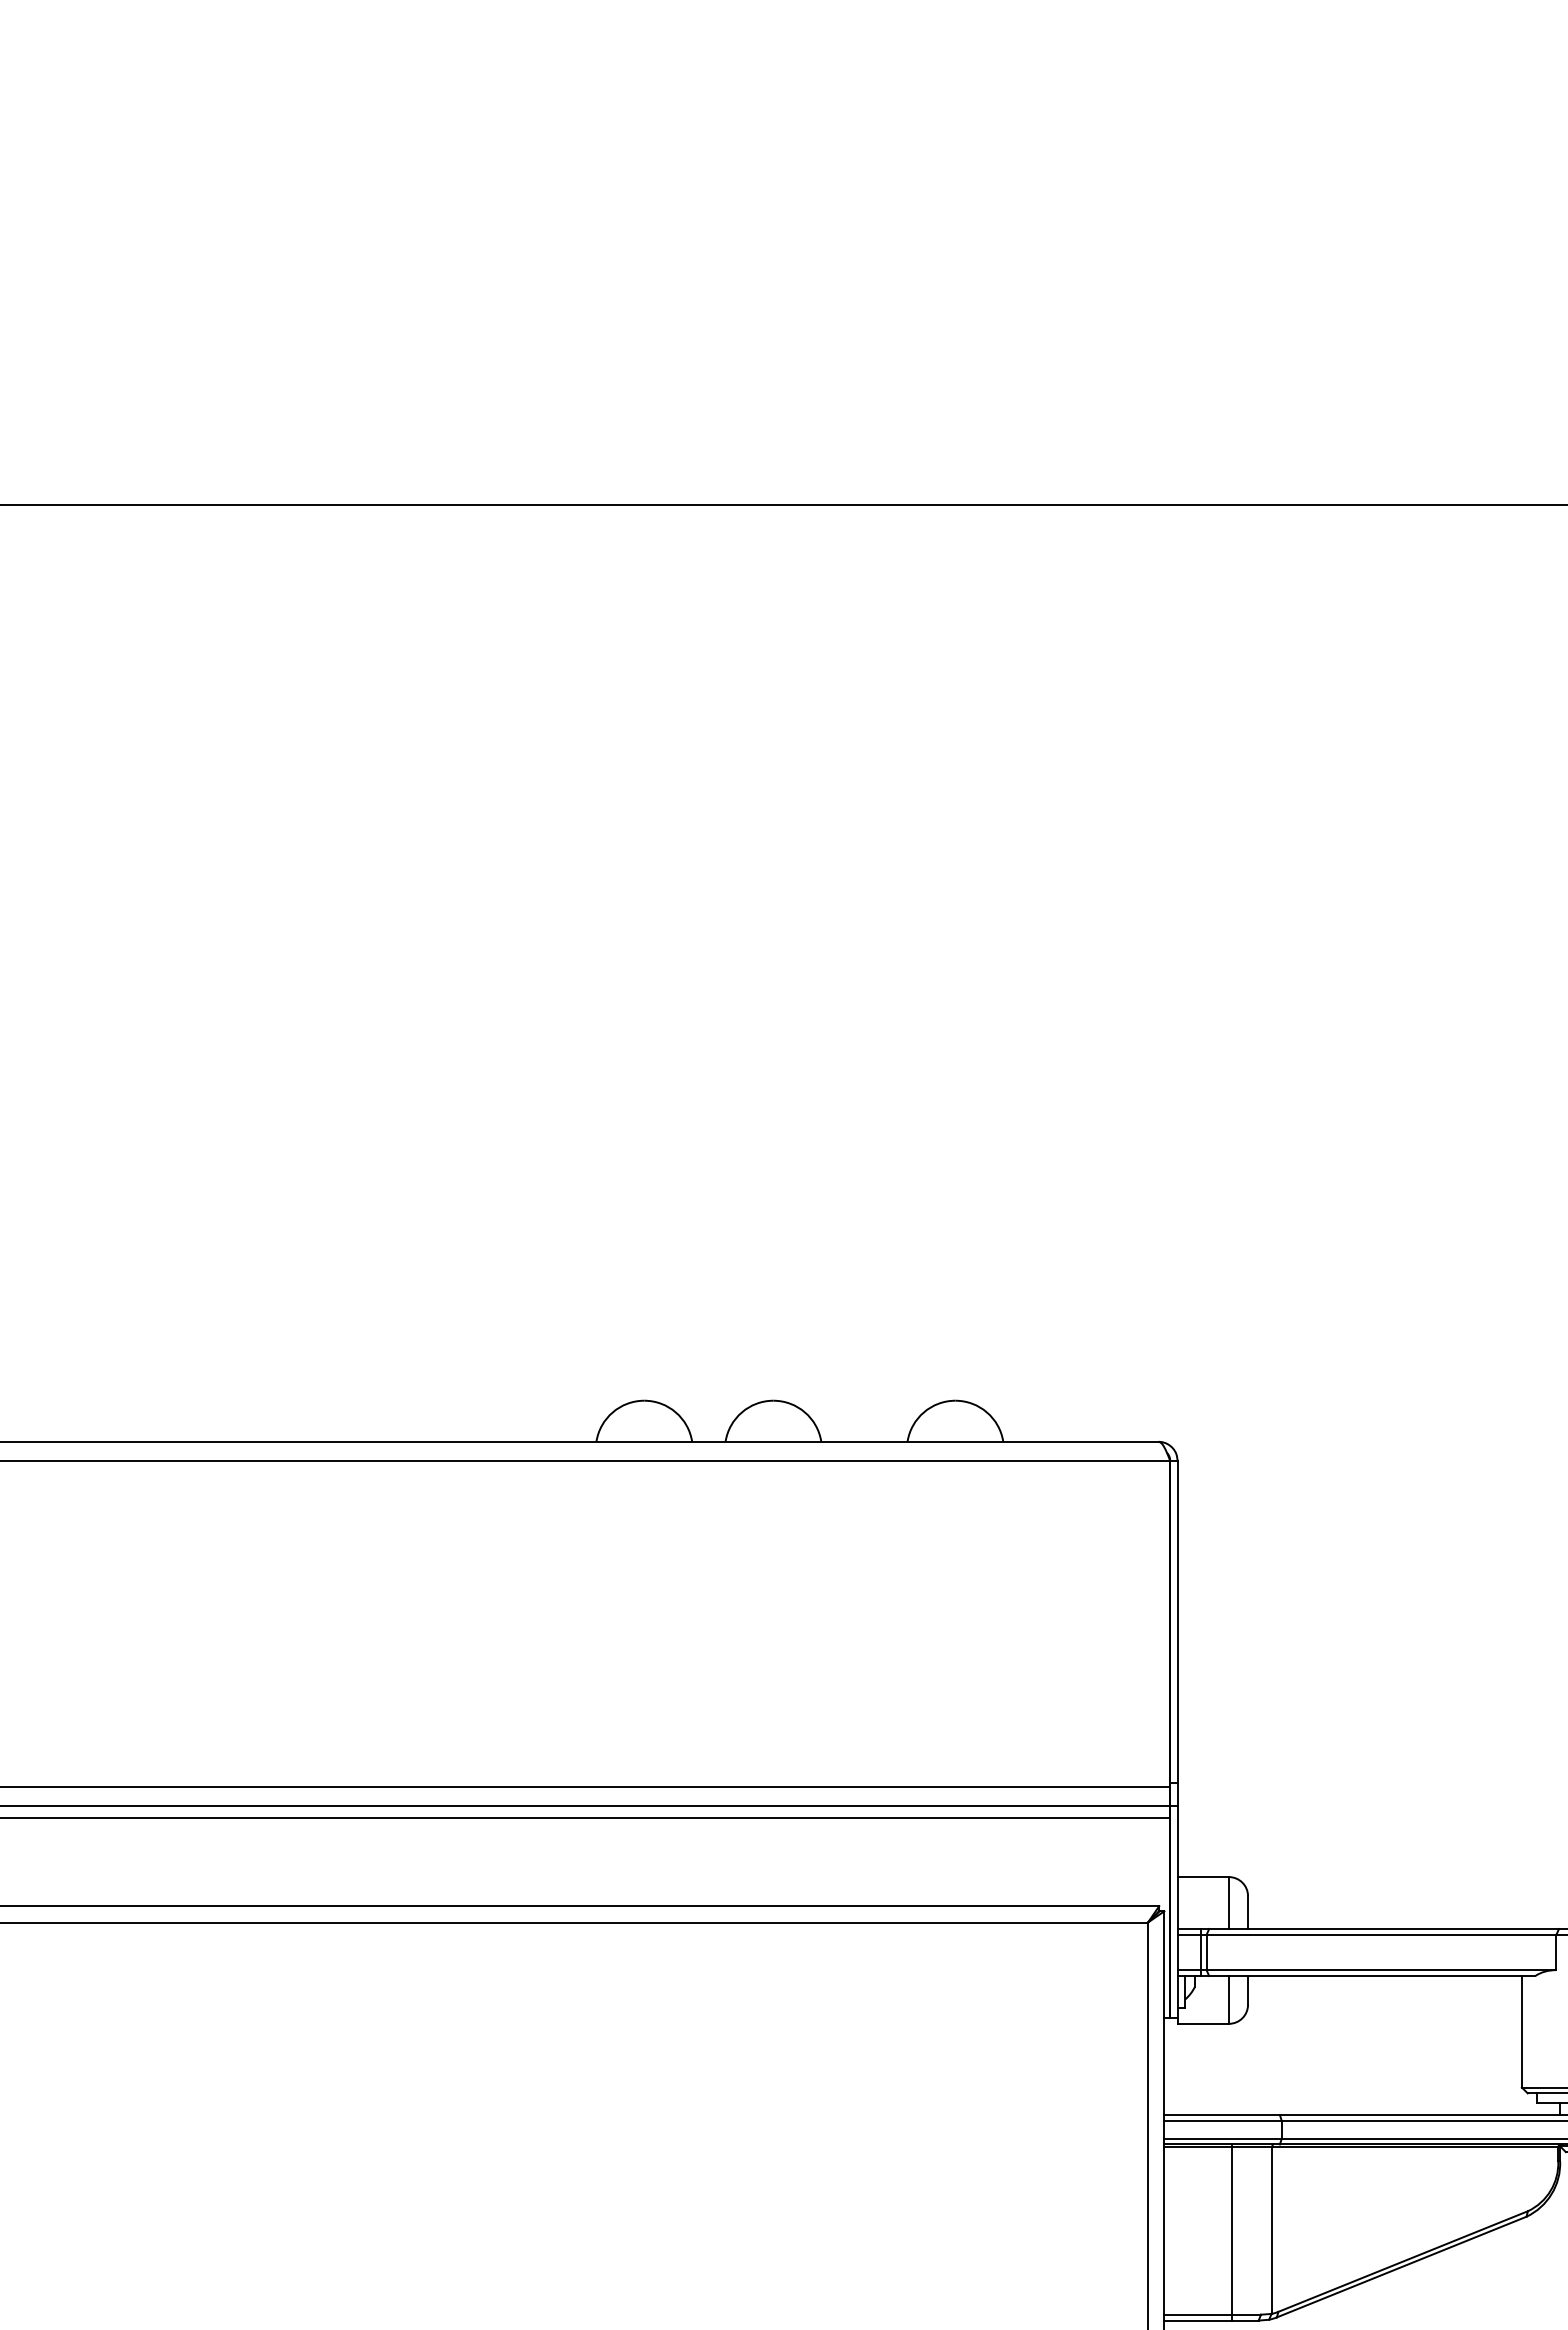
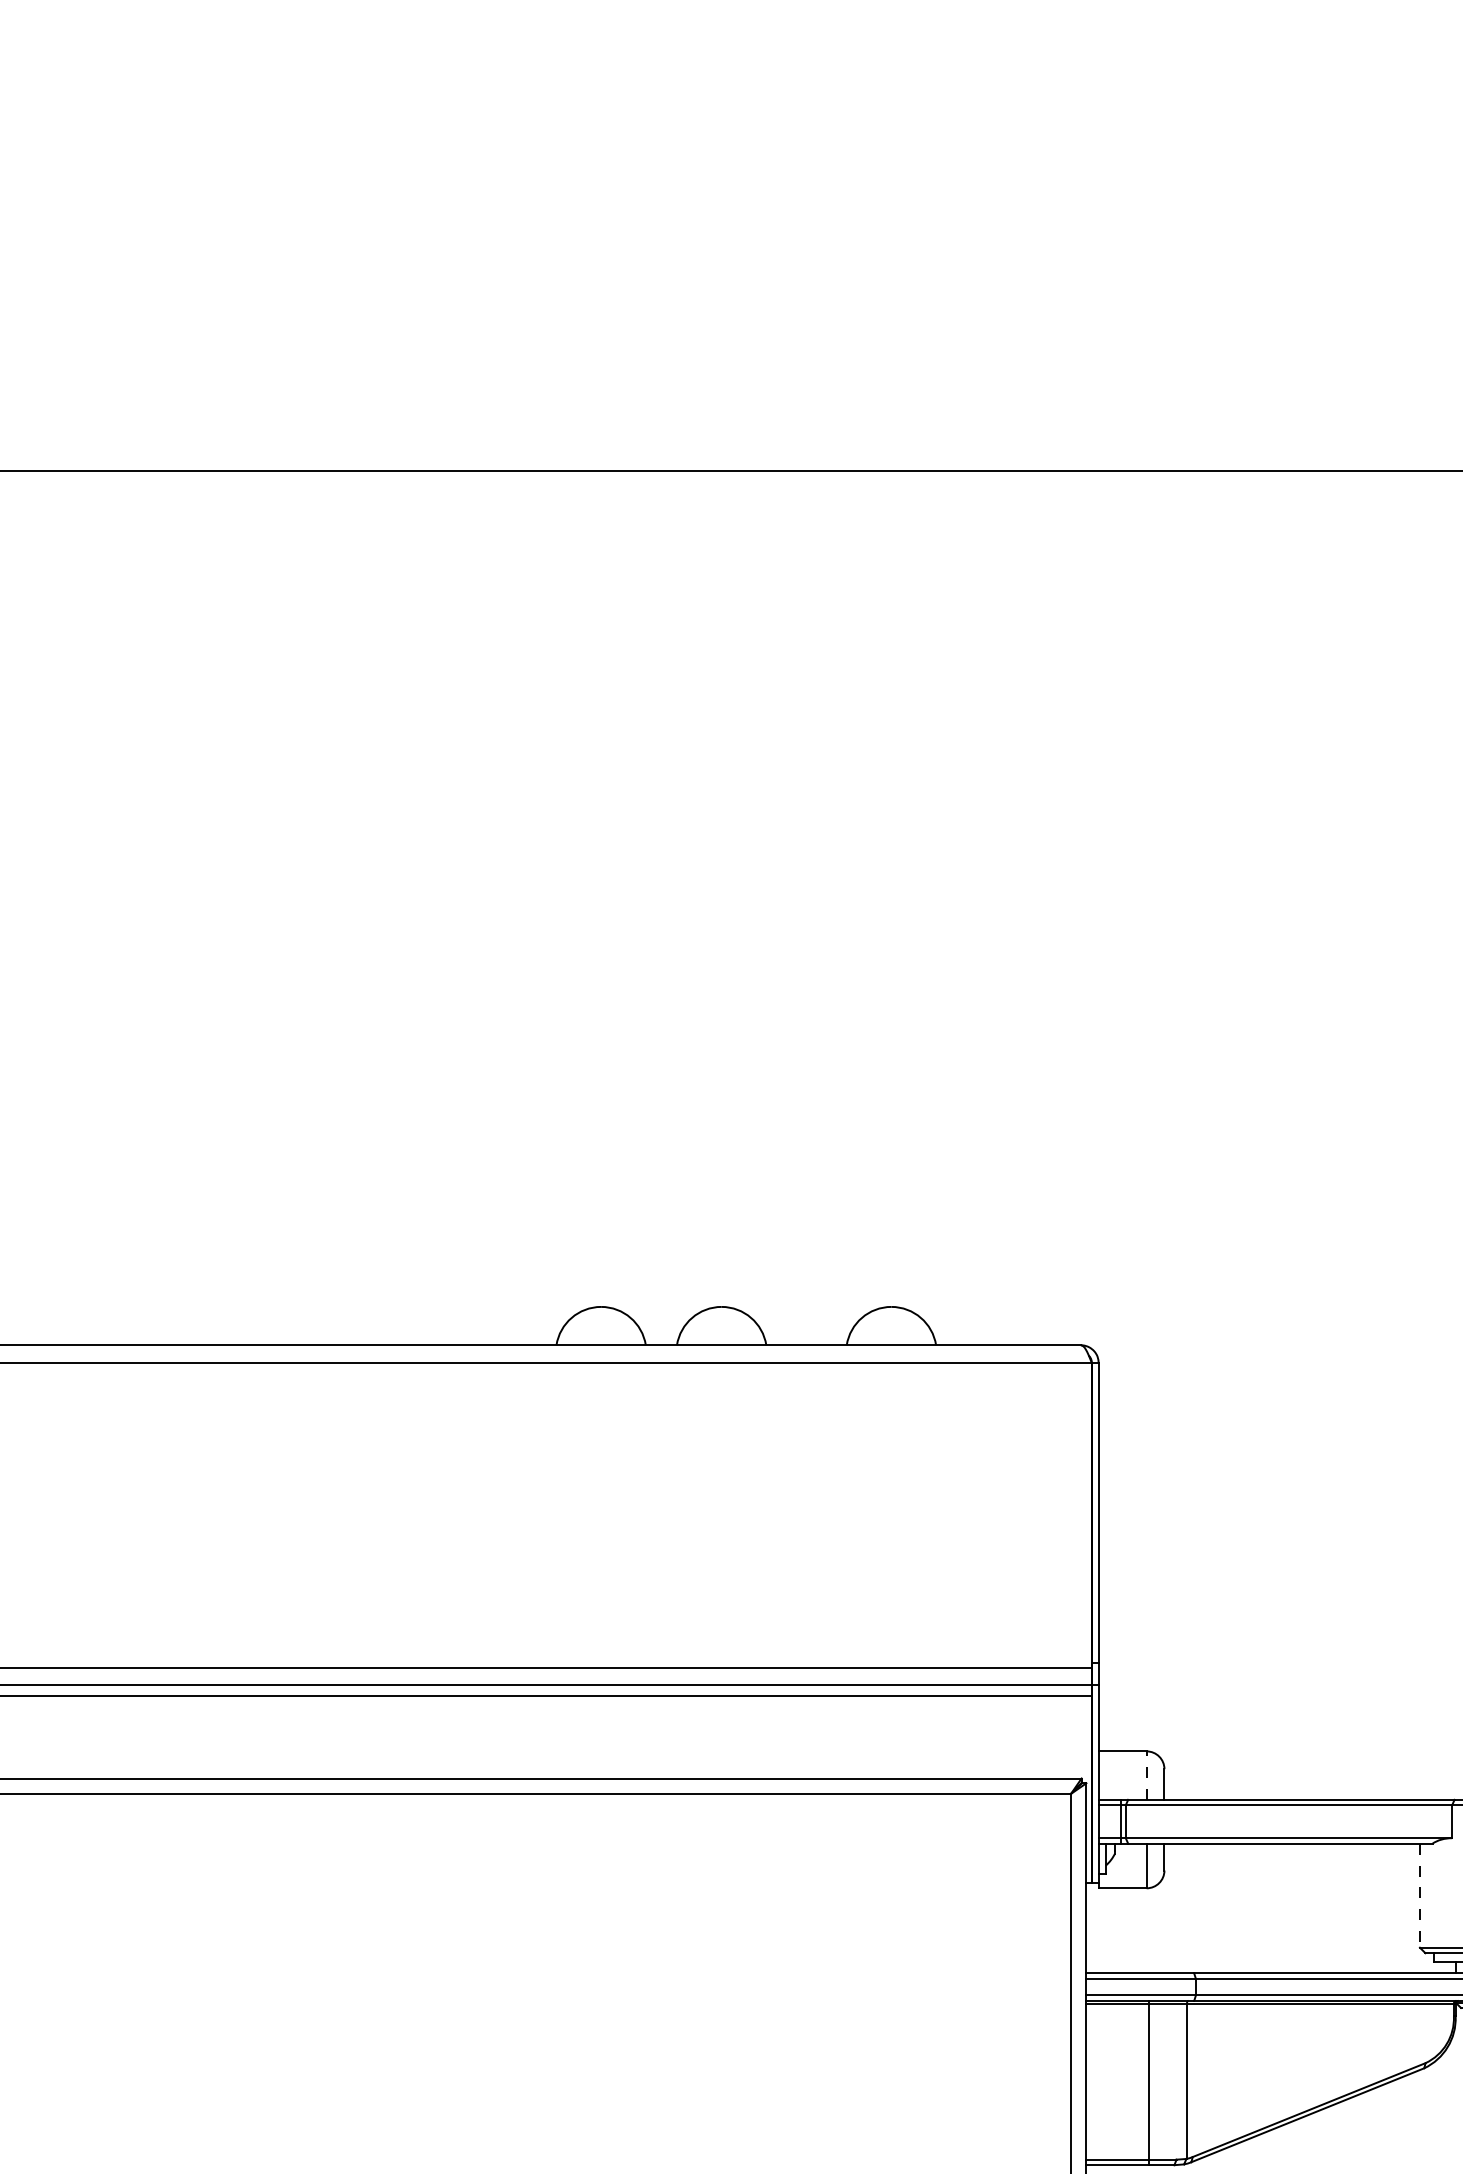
line: (1228, 1902) -> (1146, 1775), solid -> dashed
line: (1521, 2032) -> (1419, 1896), solid -> dashed

